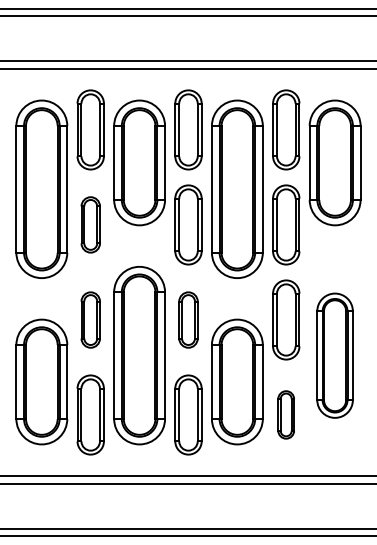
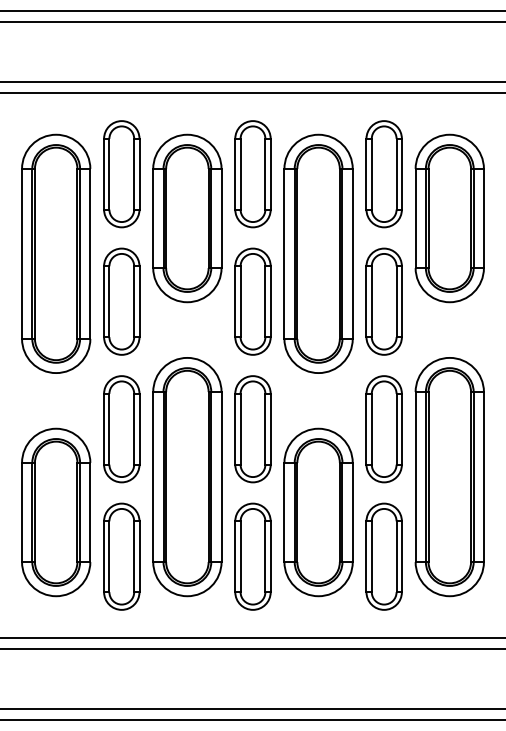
part: (90, 224) -> (121, 301), size x1.43
part: (90, 320) -> (121, 429), size x1.43
part: (188, 320) -> (252, 429), size x1.43
part: (334, 355) -> (449, 477), size x1.43
part: (285, 414) -> (383, 556), size x1.67

